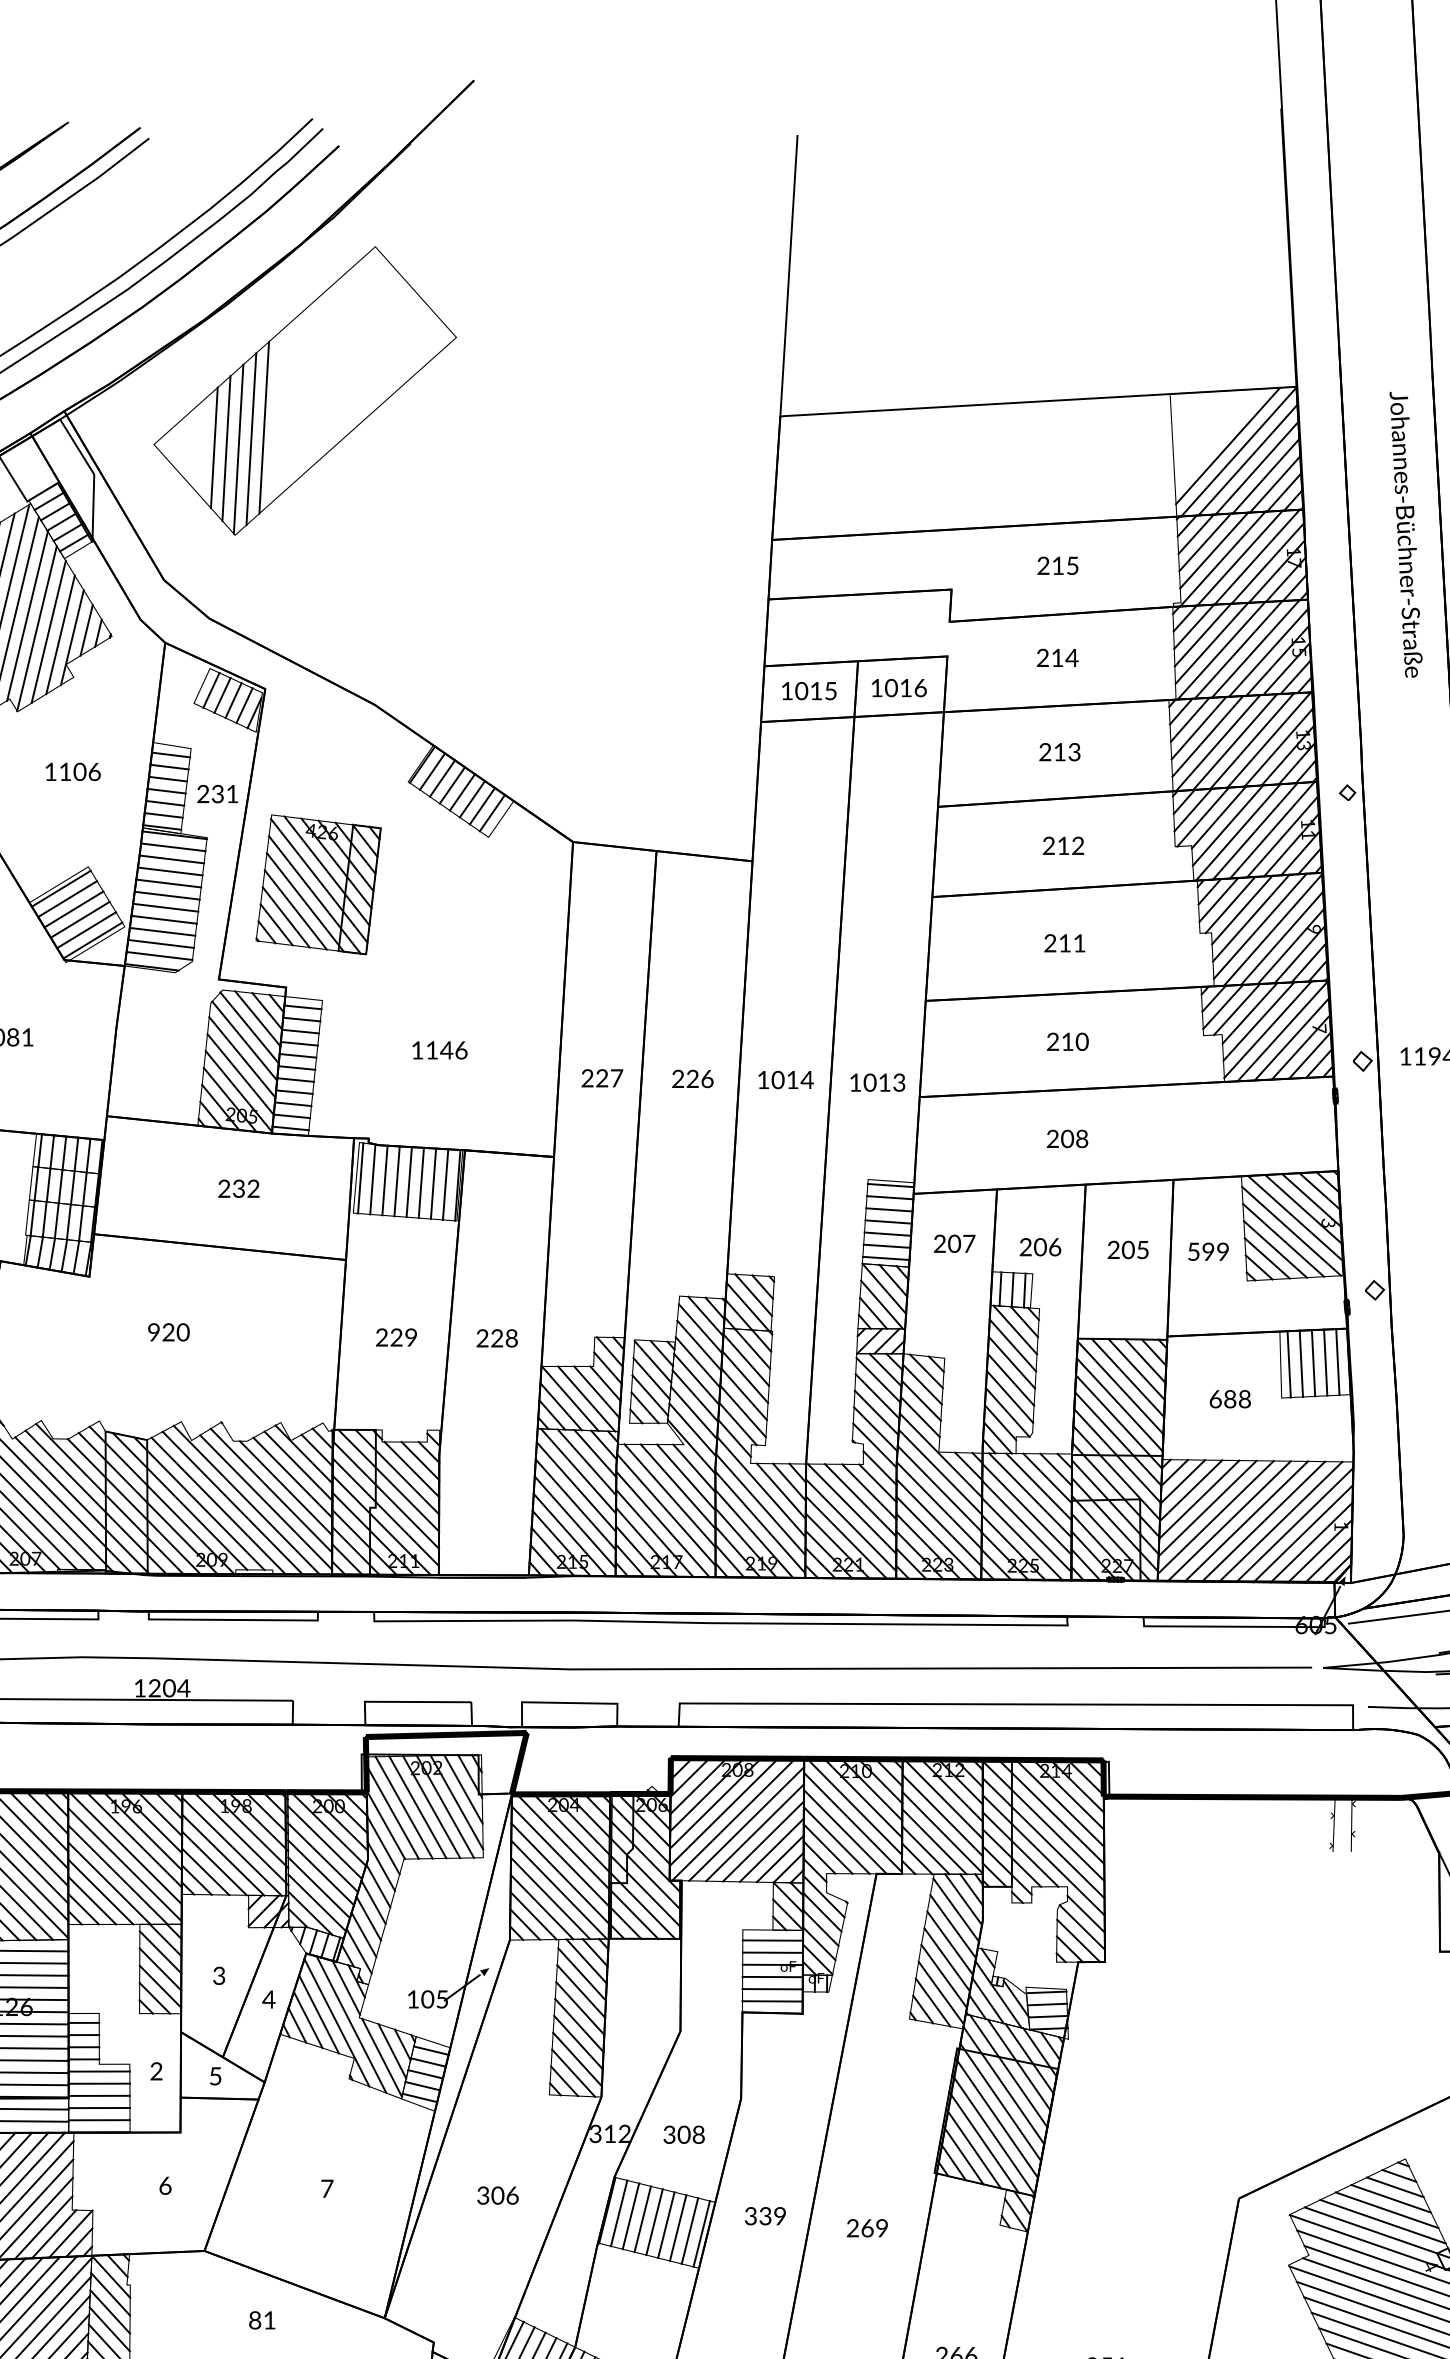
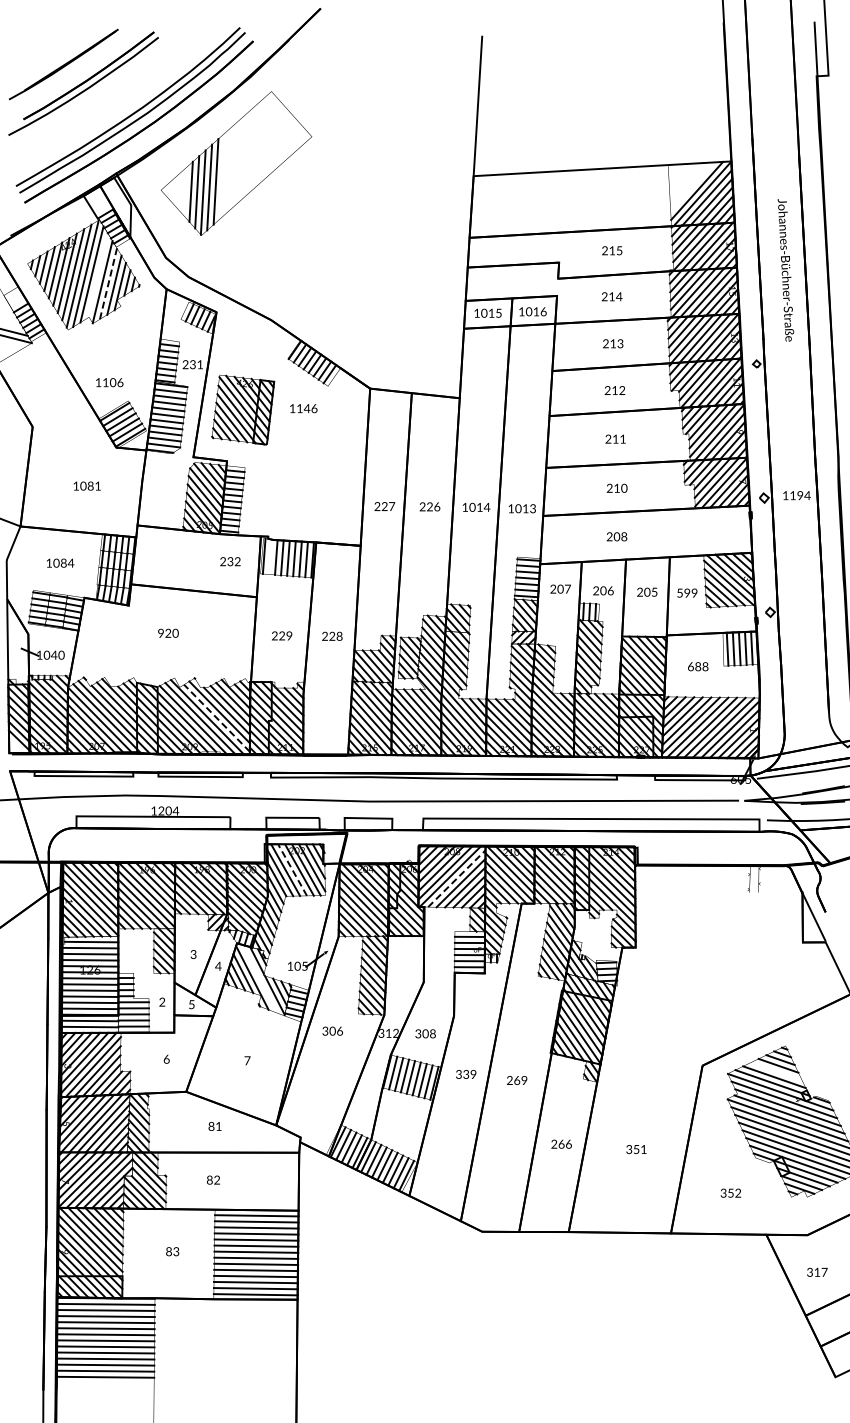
text: (1405, 535) -> (785, 270), moved
line: (26, 615) -> (97, 275), removed
line: (48, 631) -> (108, 283), solid -> dashed
text: (72, 771) -> (109, 382), moved
text: (439, 1050) -> (303, 408), moved
line: (371, 1178) -> (269, 556), removed
text: (239, 1188) -> (230, 561), moved
line: (265, 1502) -> (216, 718), solid -> dashed
line: (417, 1807) -> (292, 870), solid -> dashed
line: (747, 1823) -> (457, 878), solid -> dashed
line: (351, 2023) -> (259, 978), removed
text: (497, 2194) -> (332, 1030), moved
line: (1387, 2210) -> (776, 1071), removed

